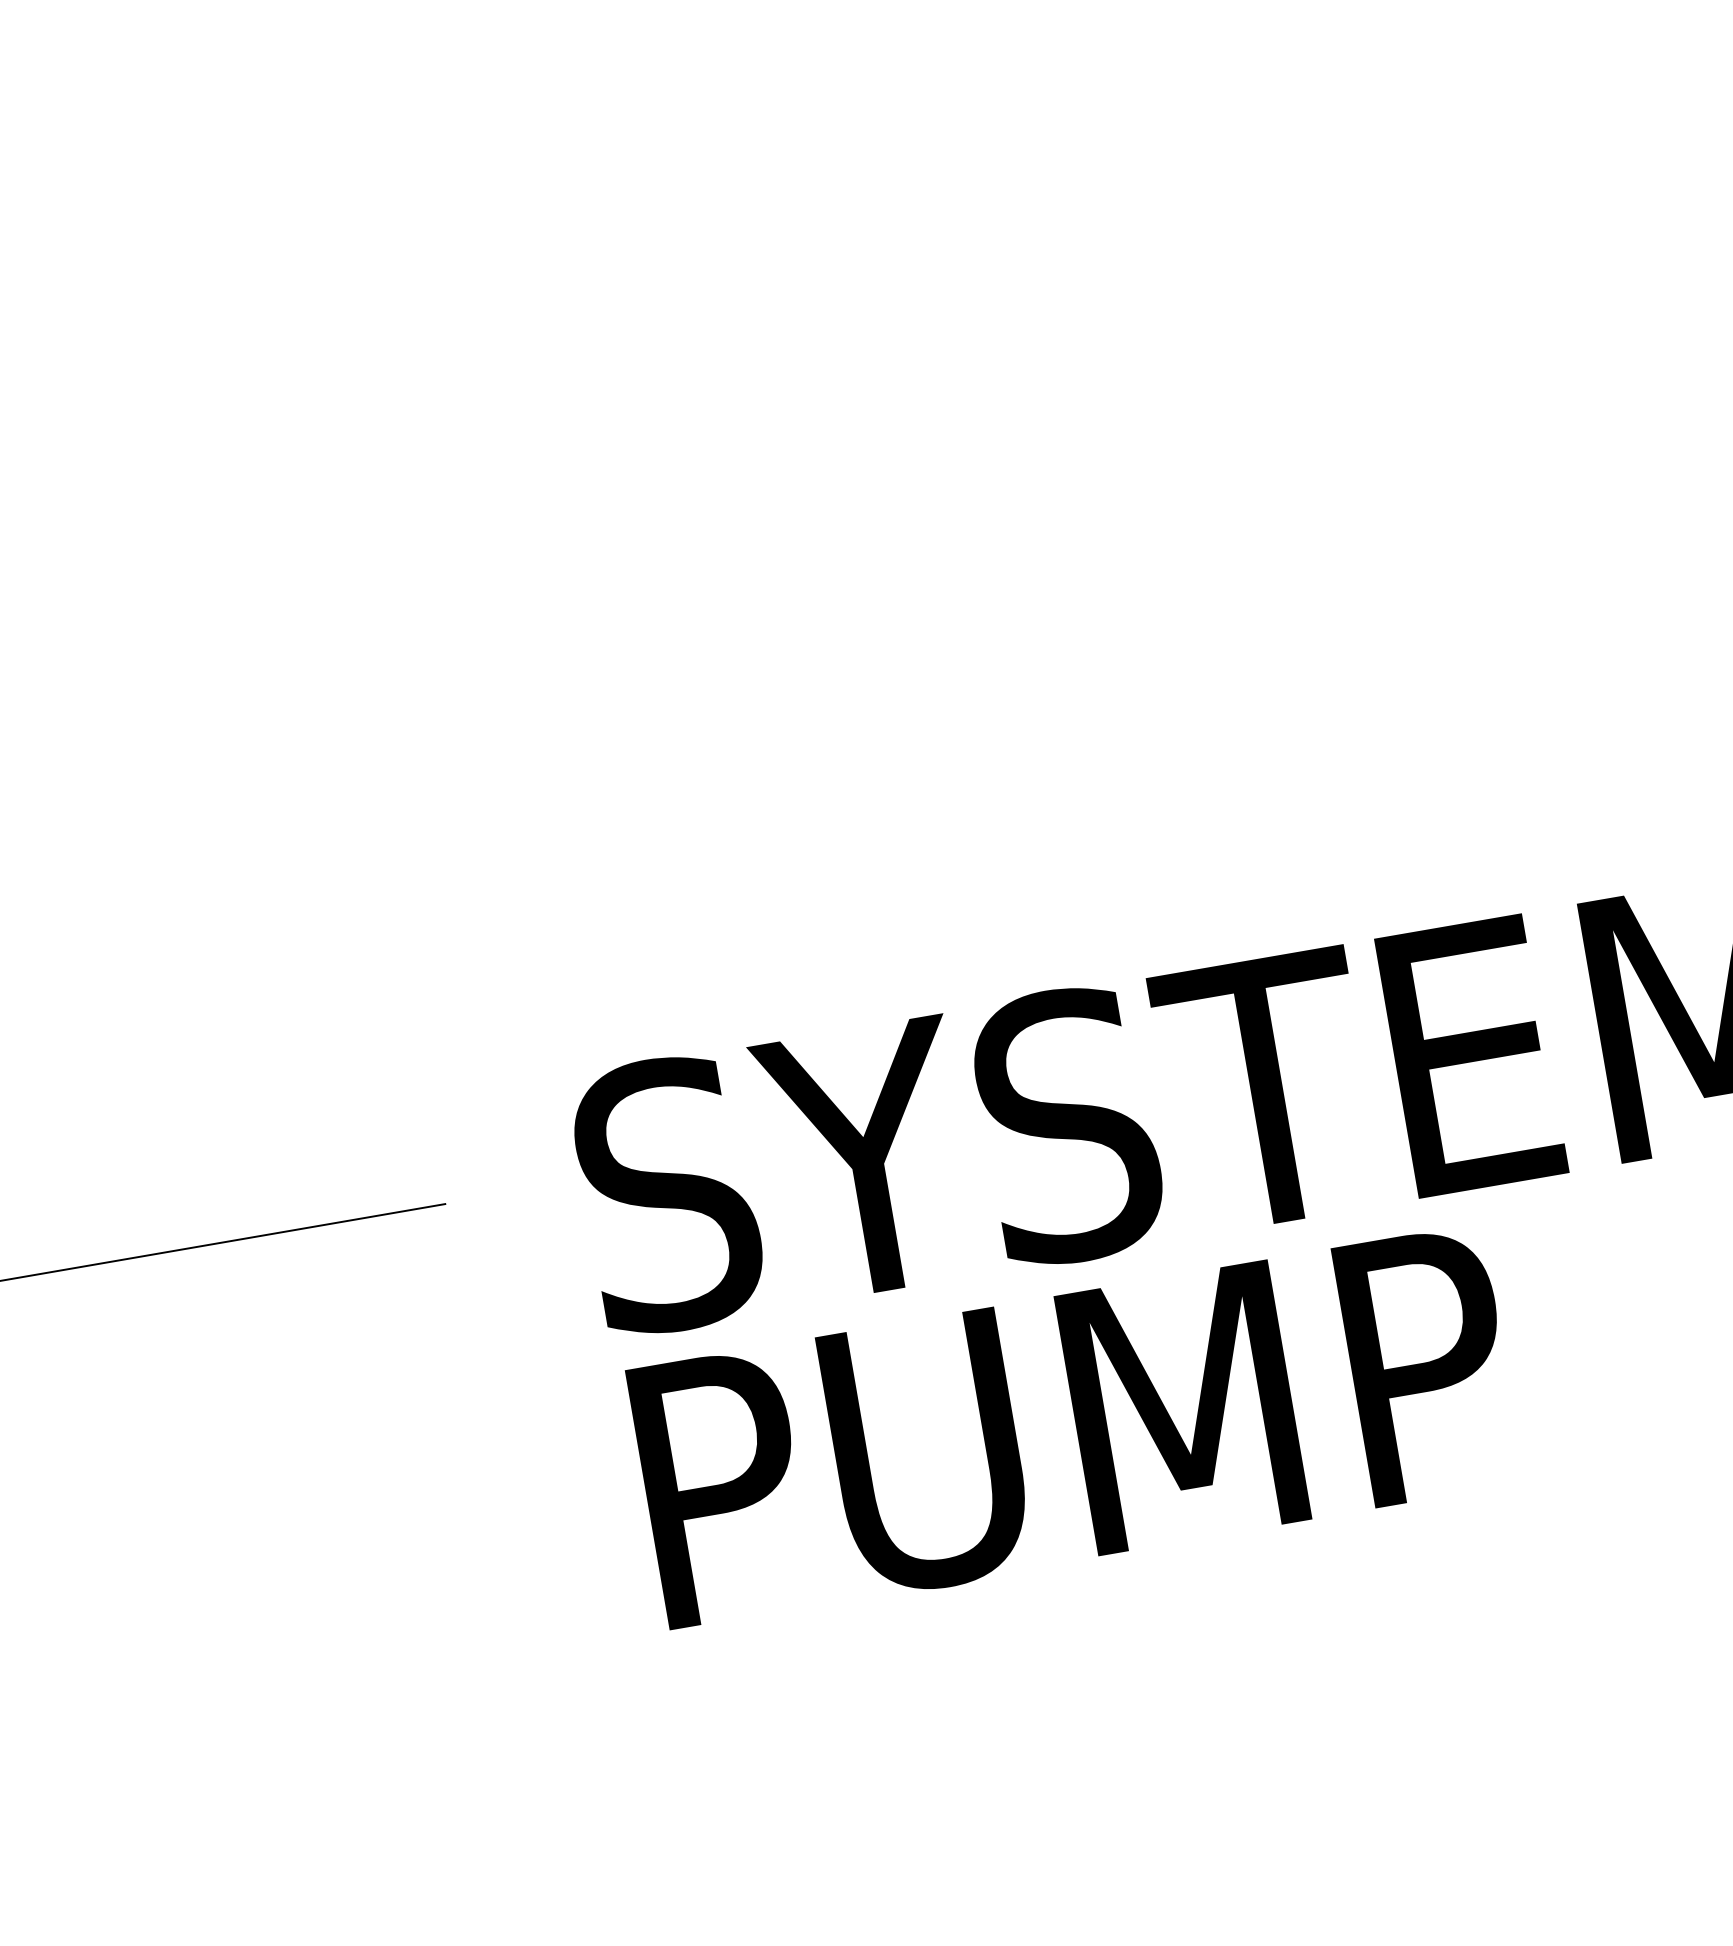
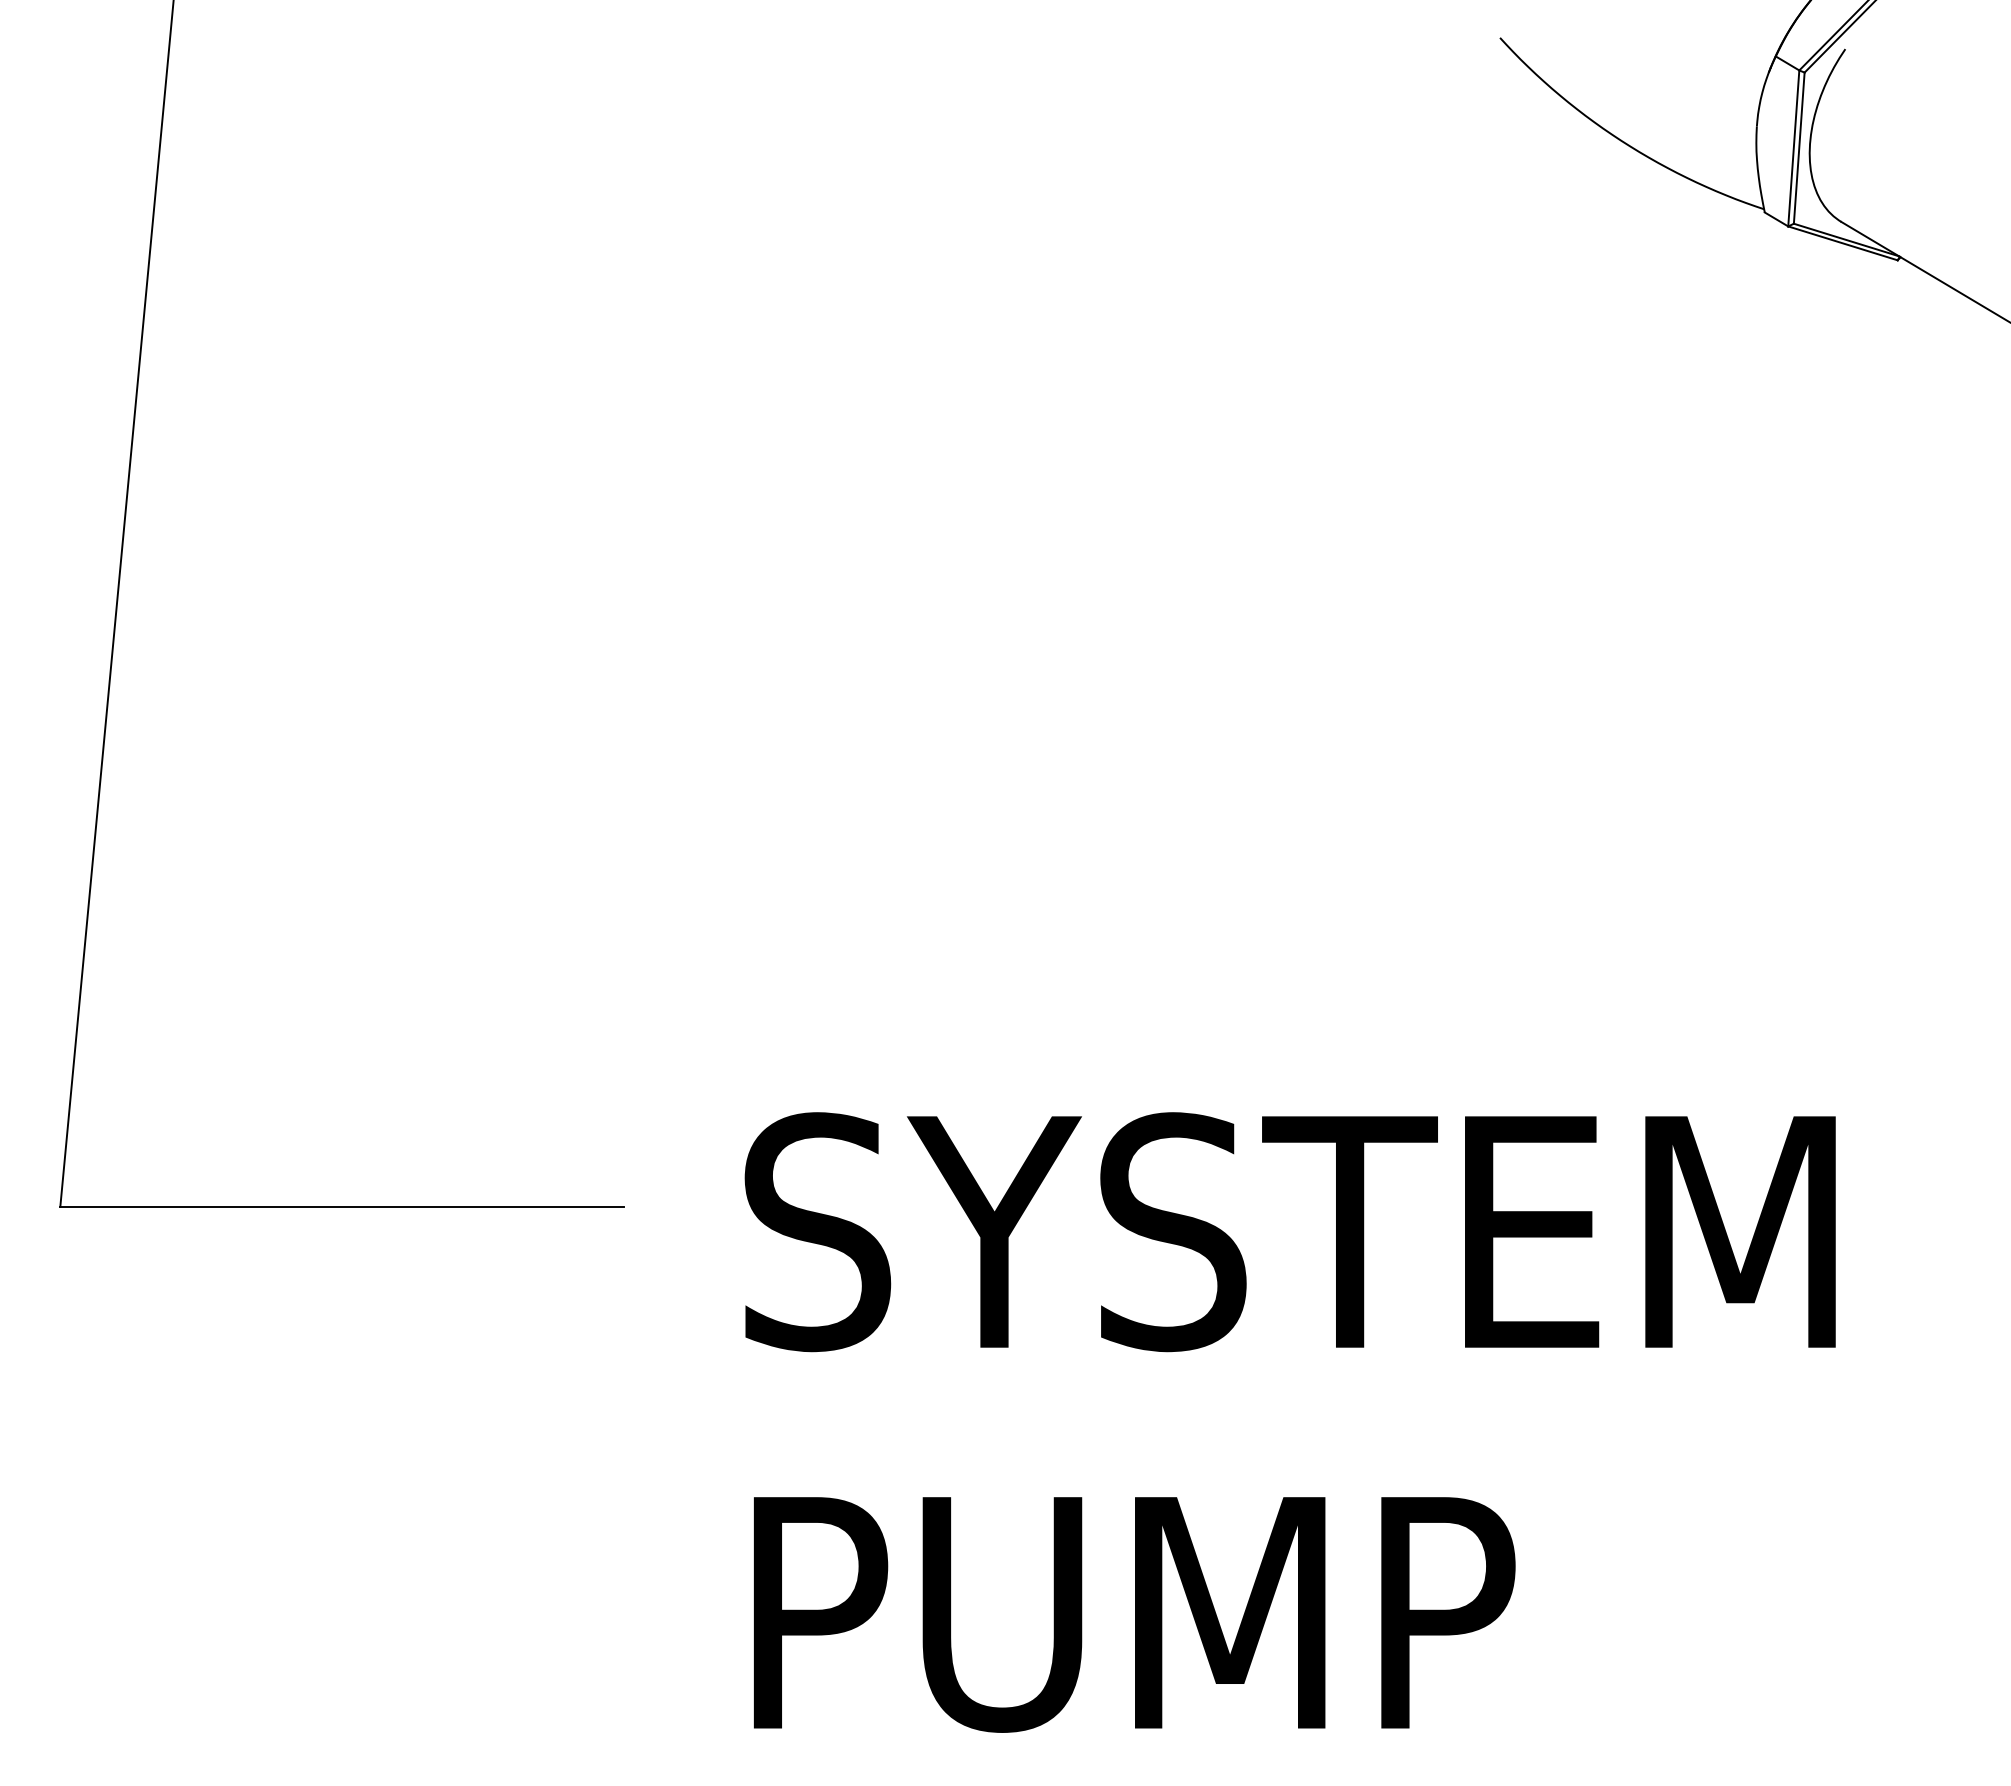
text: (1075, 1428) -> (1134, 1614), moved

